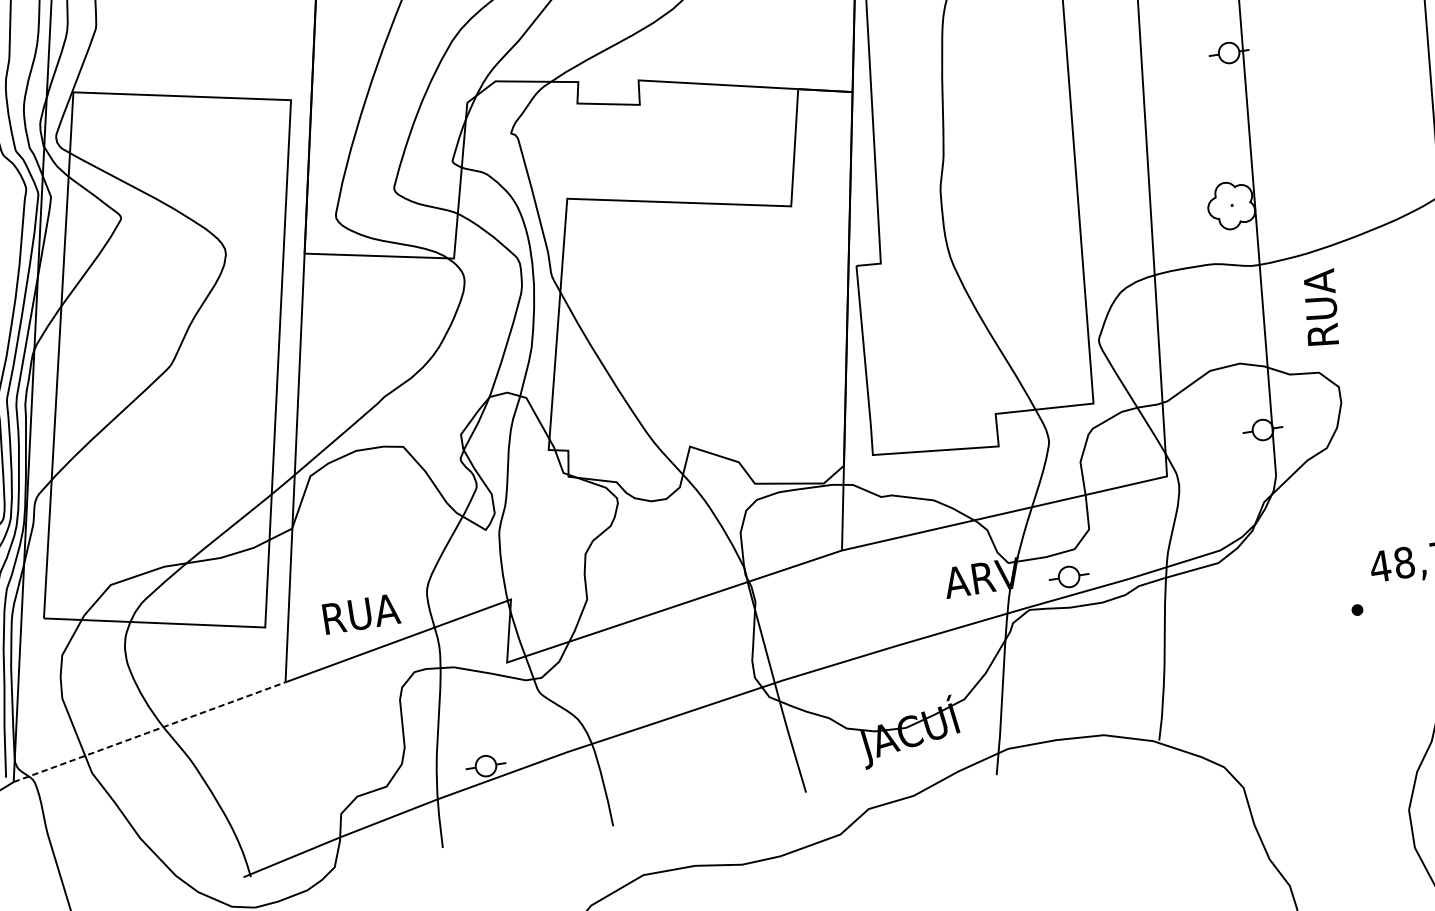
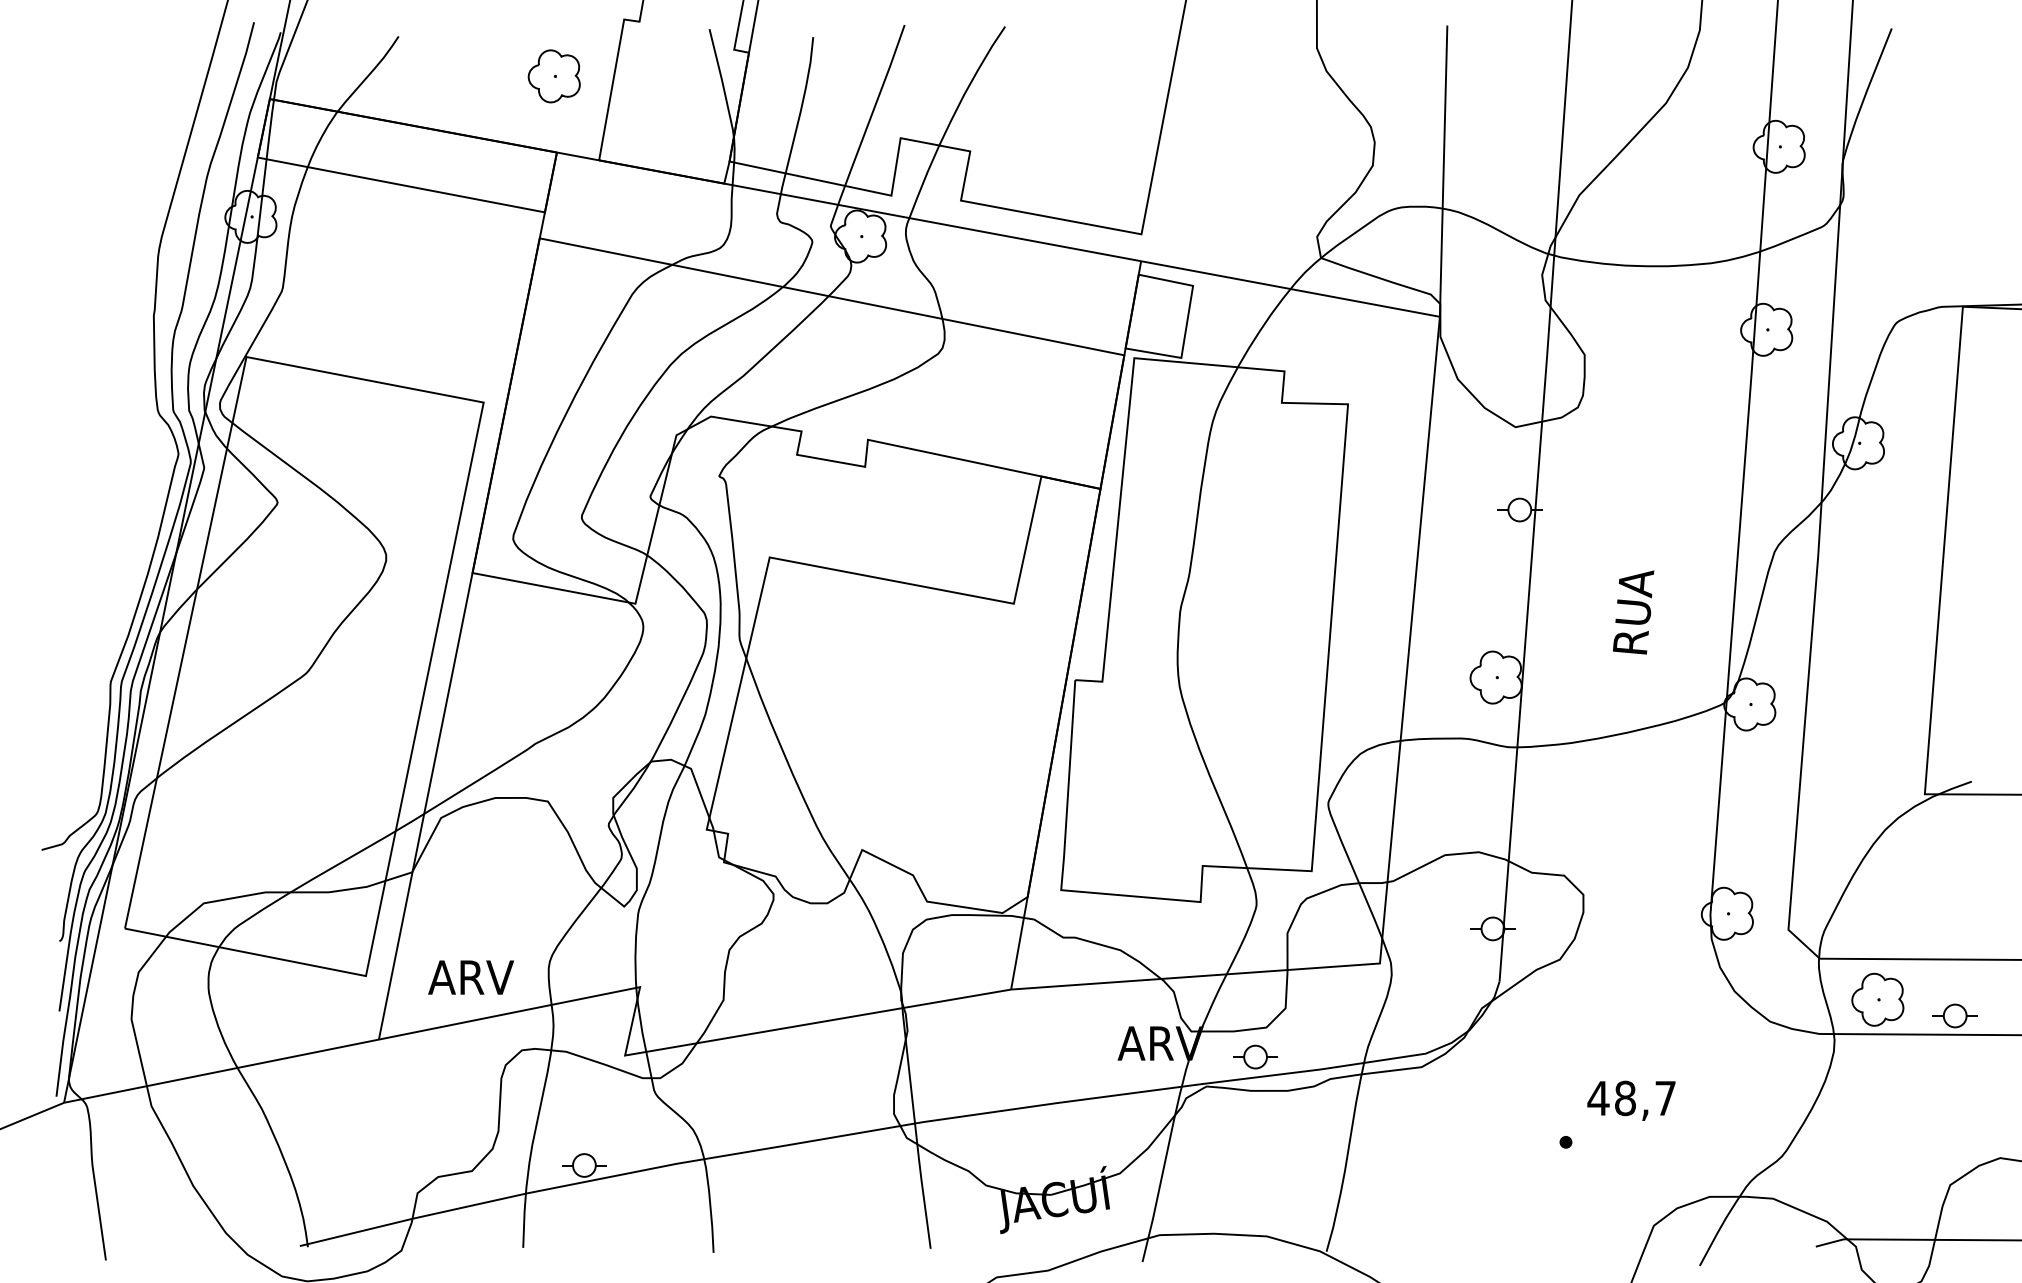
text: (1321, 308) -> (1633, 612), moved
text: (360, 614) -> (472, 977), RUA -> ARV
line: (149, 732) -> (221, 1071), dashed -> solid

